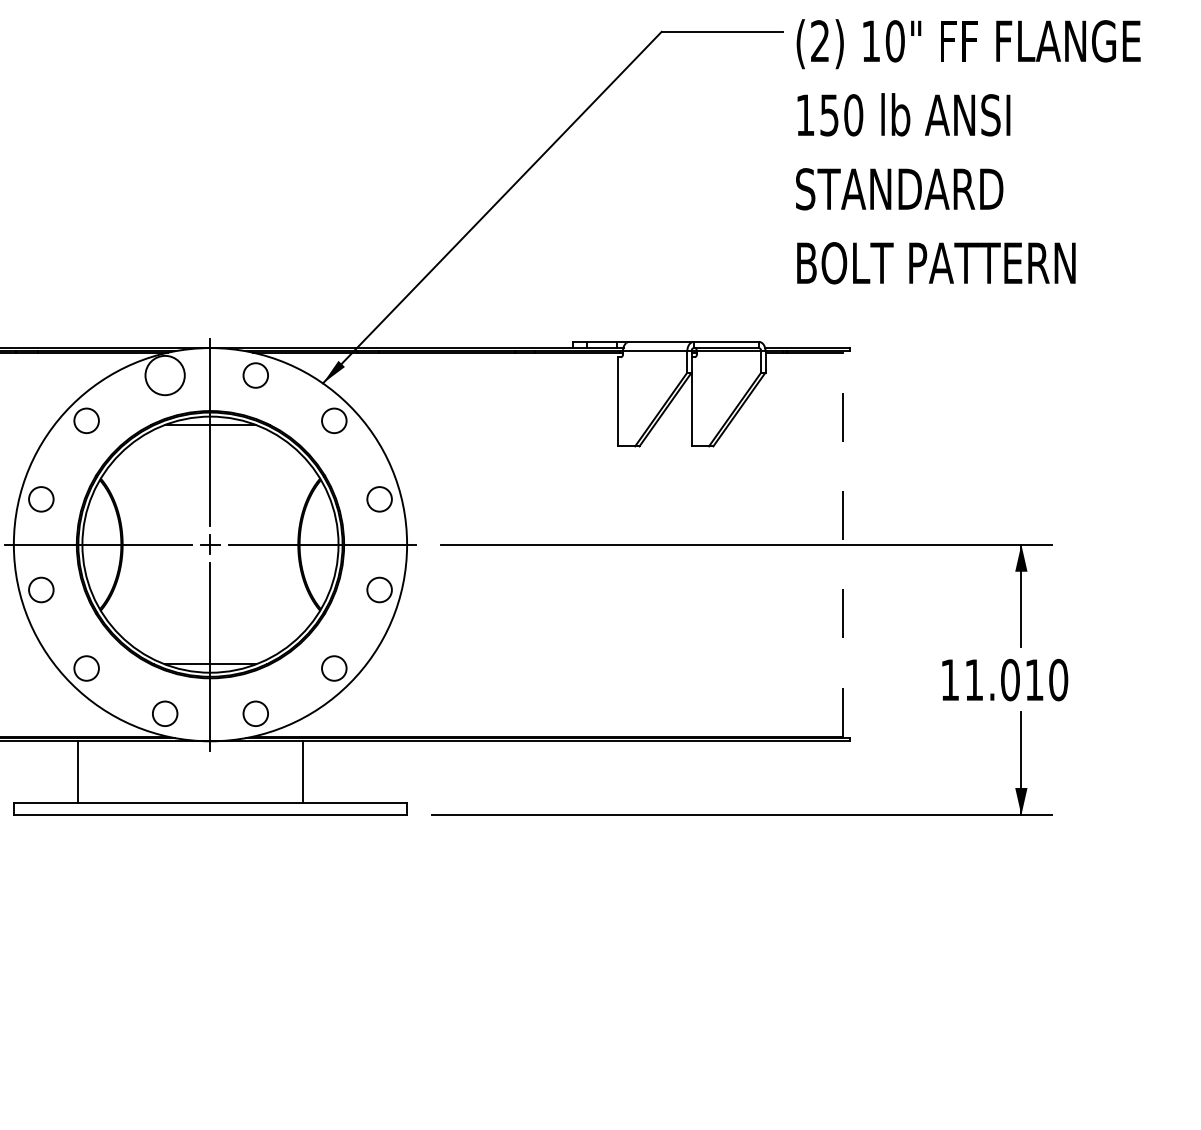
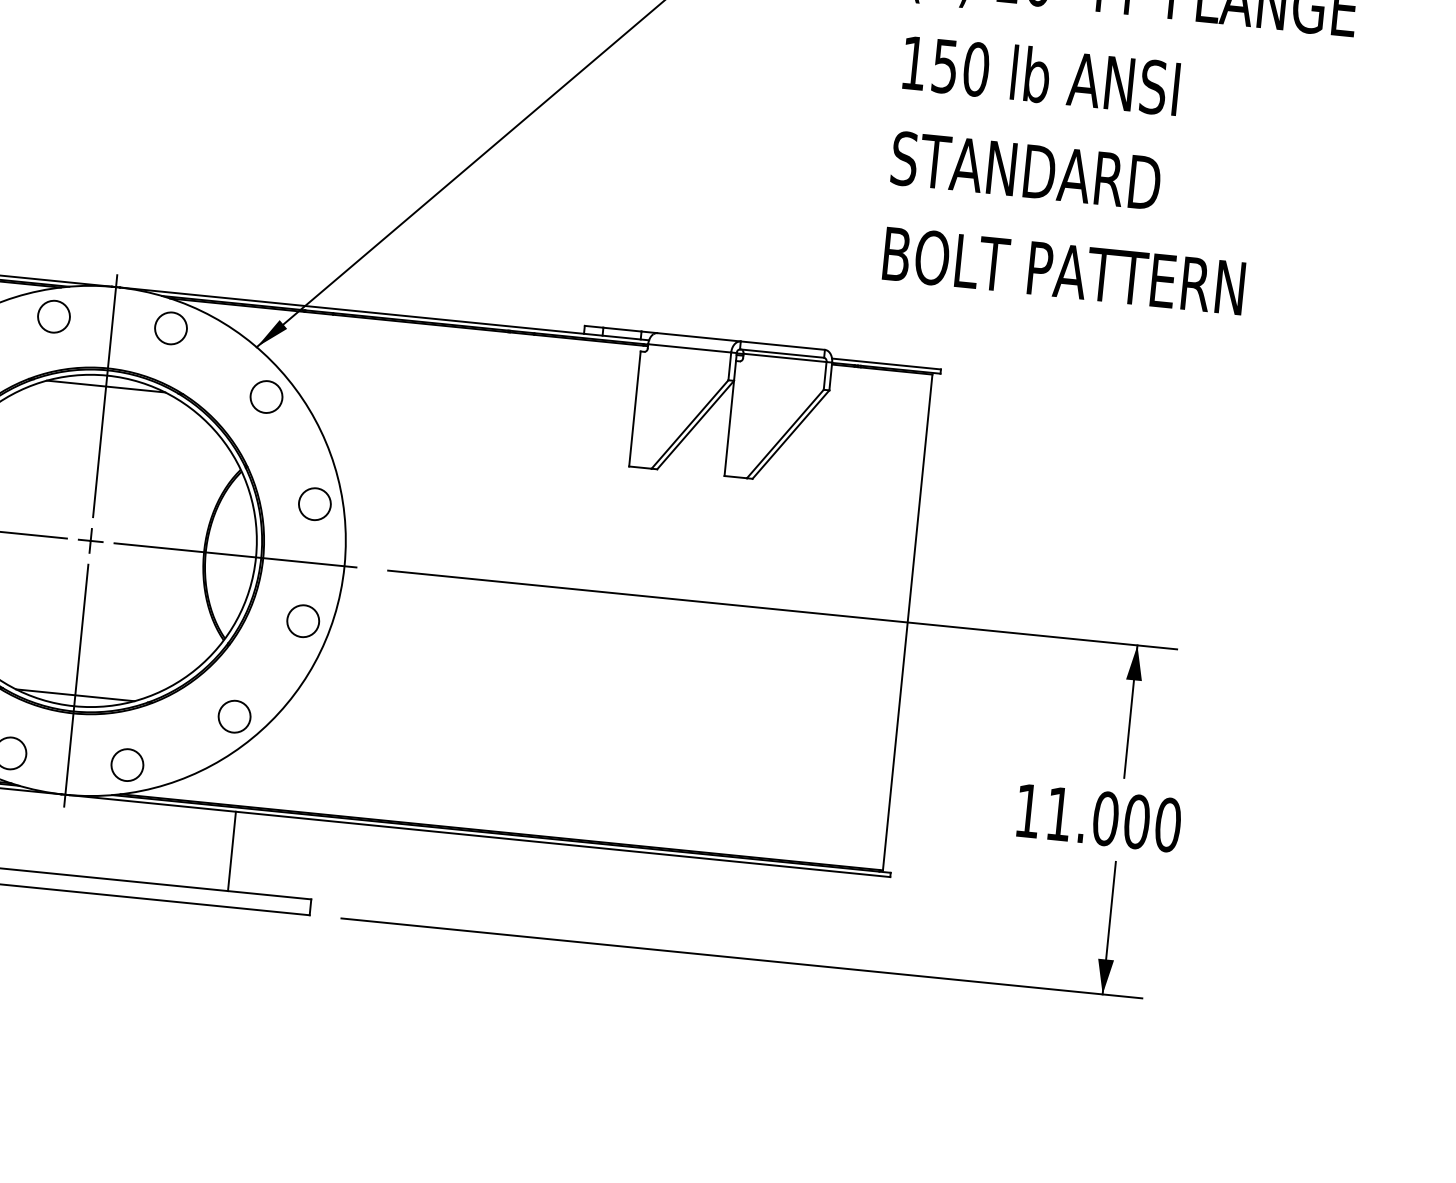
circle: (164, 375) -> (53, 316), size x0.62
line: (843, 544) -> (907, 622), dashed -> solid
text: (1034, 679) -> (1137, 821), 11.010 -> 11.000
line: (302, 771) -> (231, 850), moved

